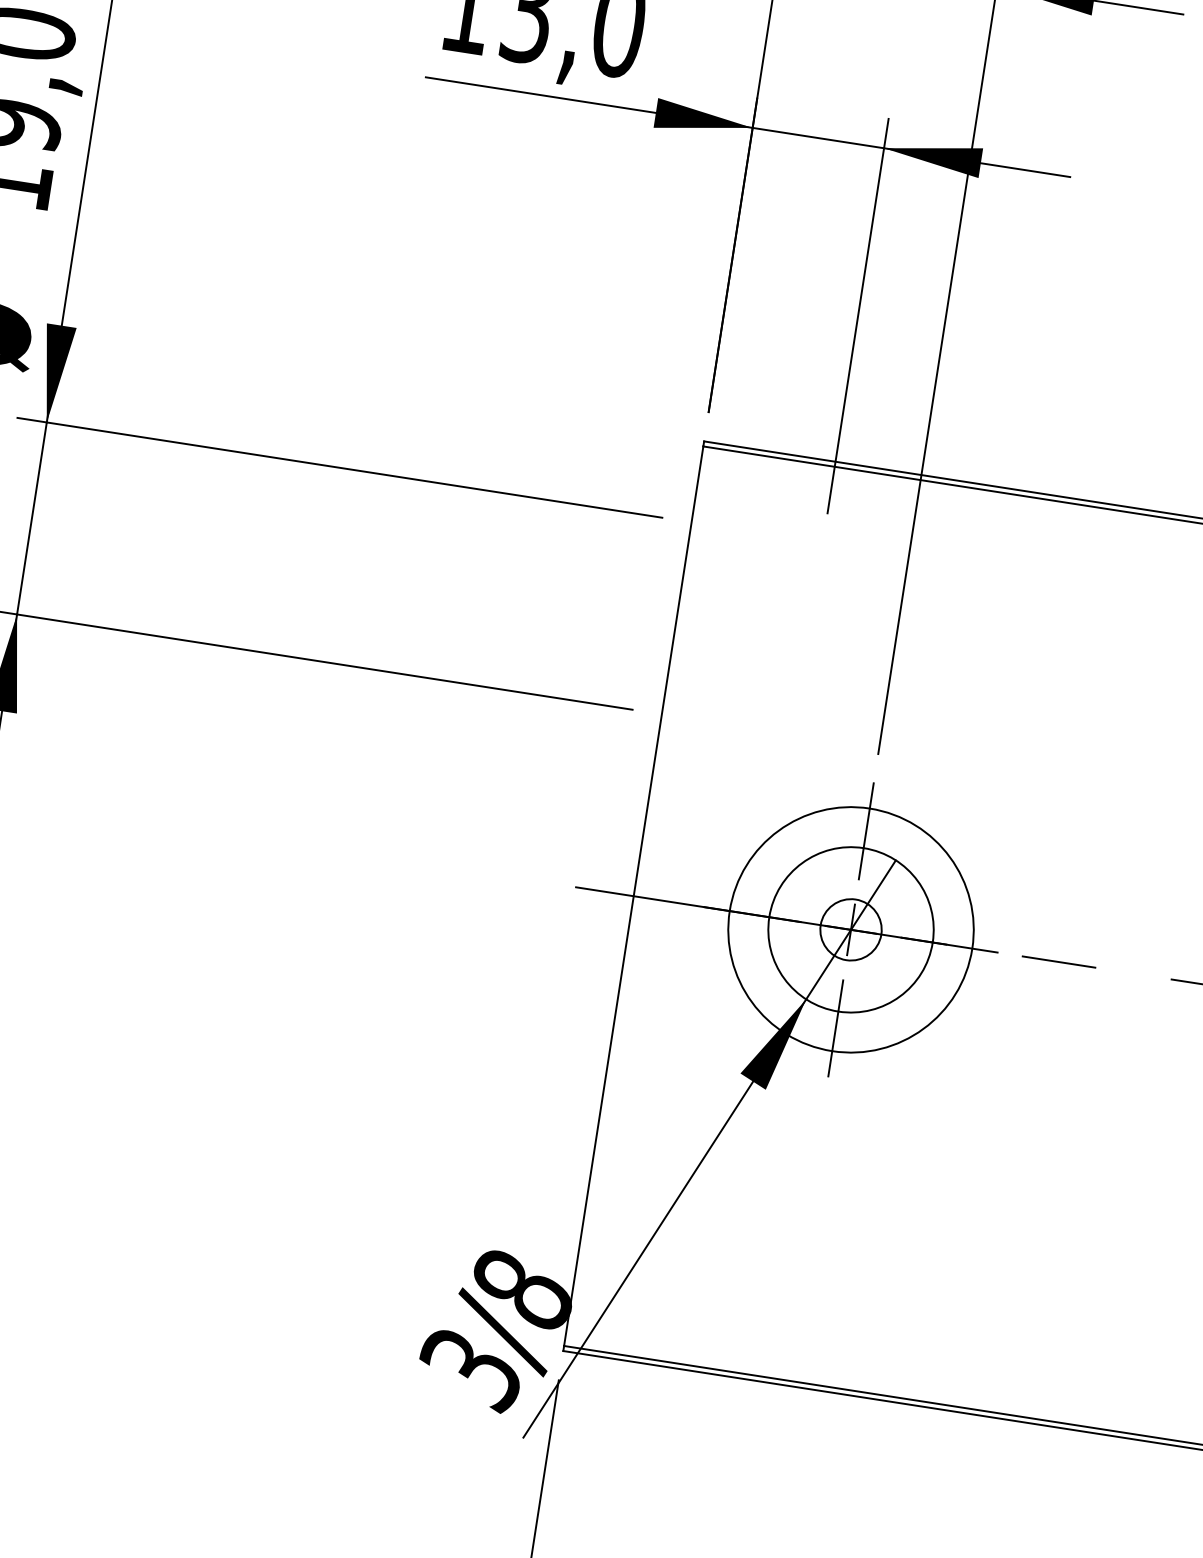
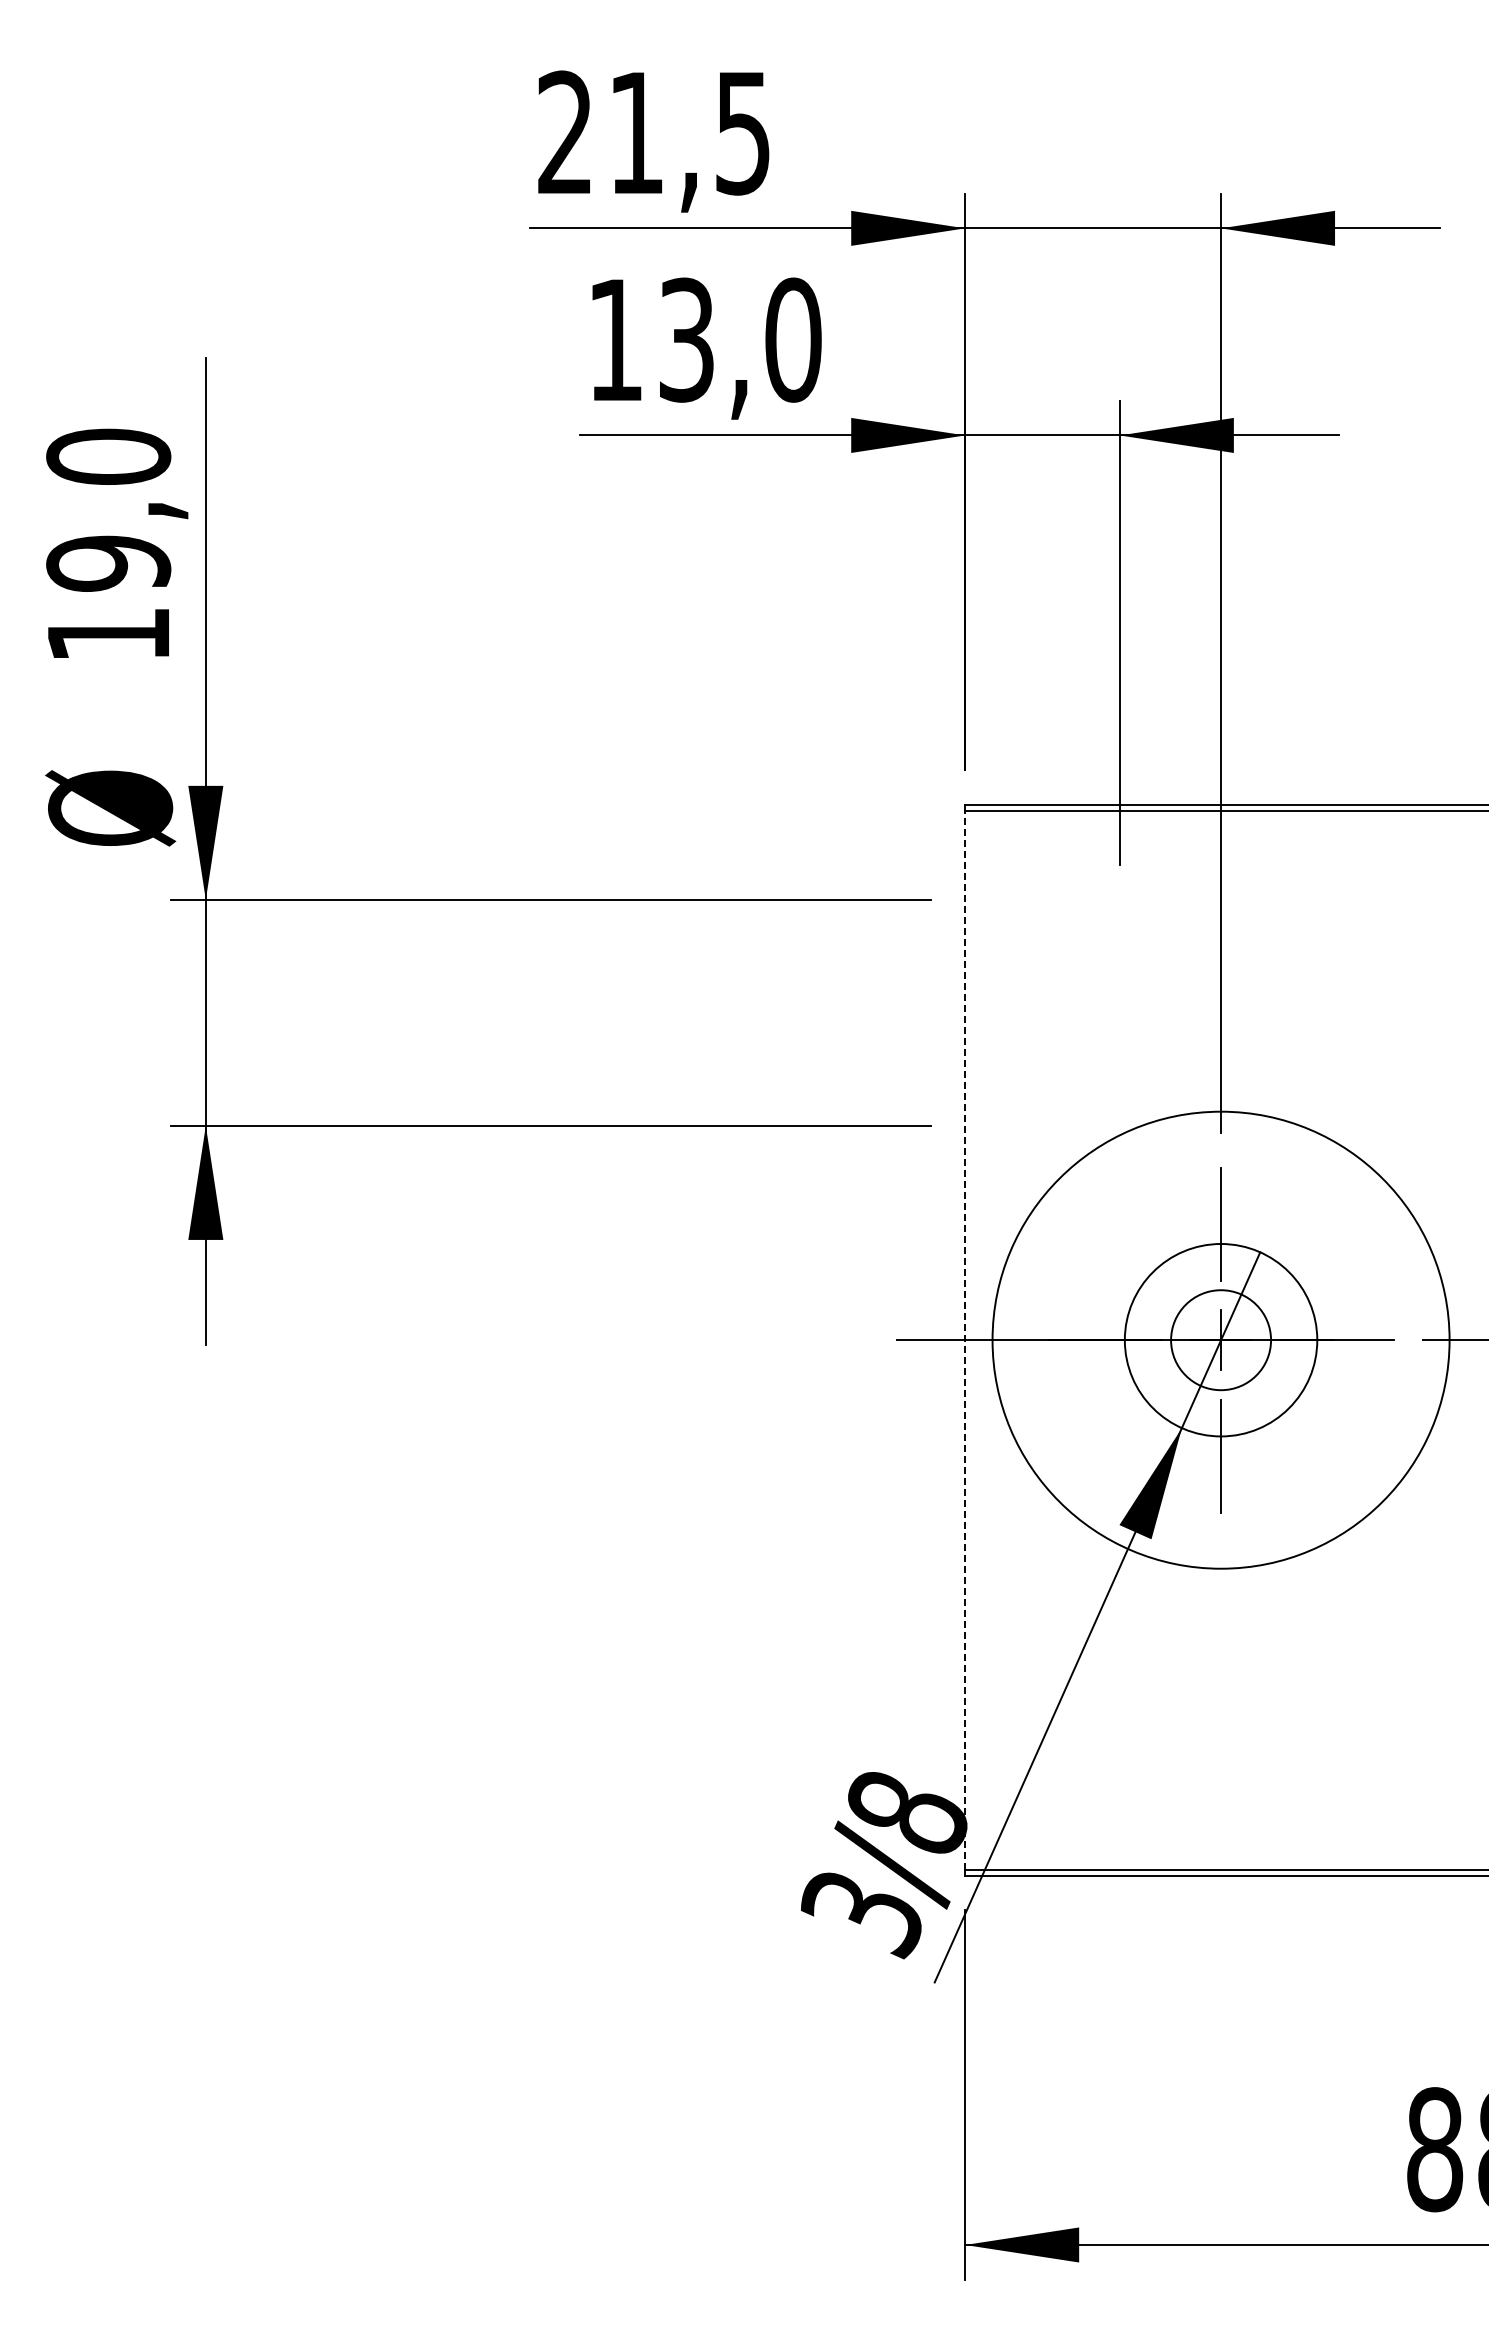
line: (633, 896) -> (965, 1340), solid -> dashed
circle: (850, 929) -> (1220, 1339), size x1.4
circle: (850, 930) -> (1220, 1340), size x1.6

